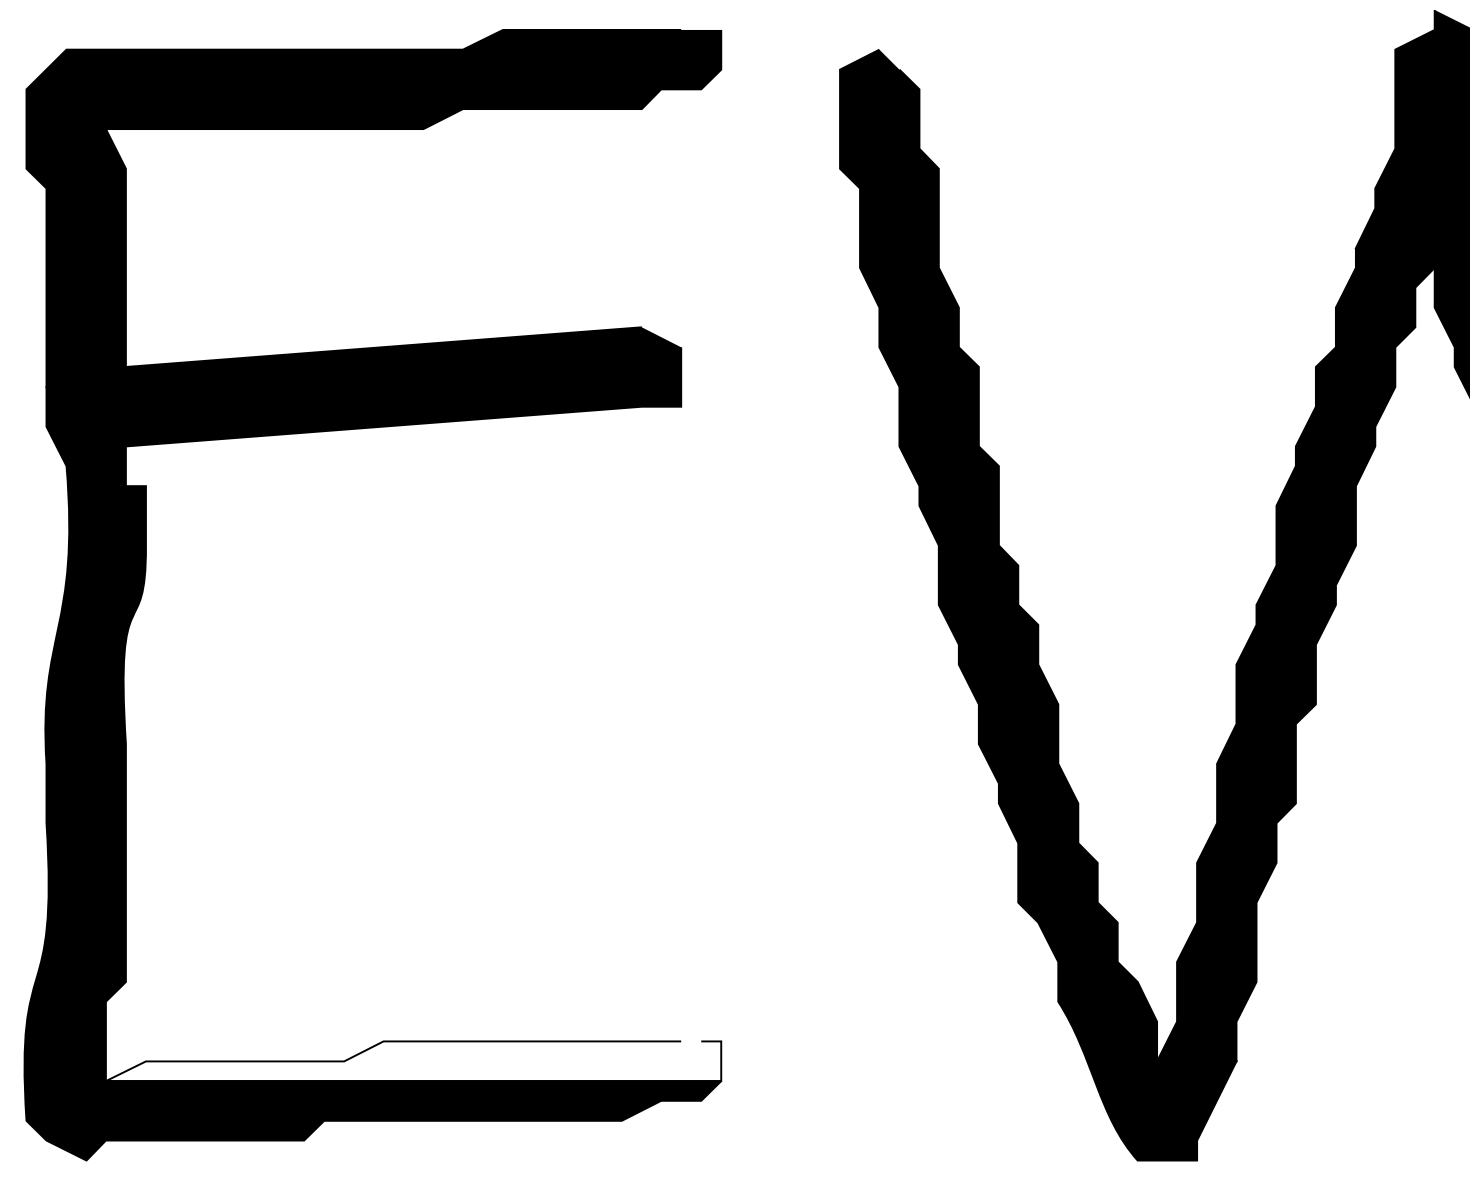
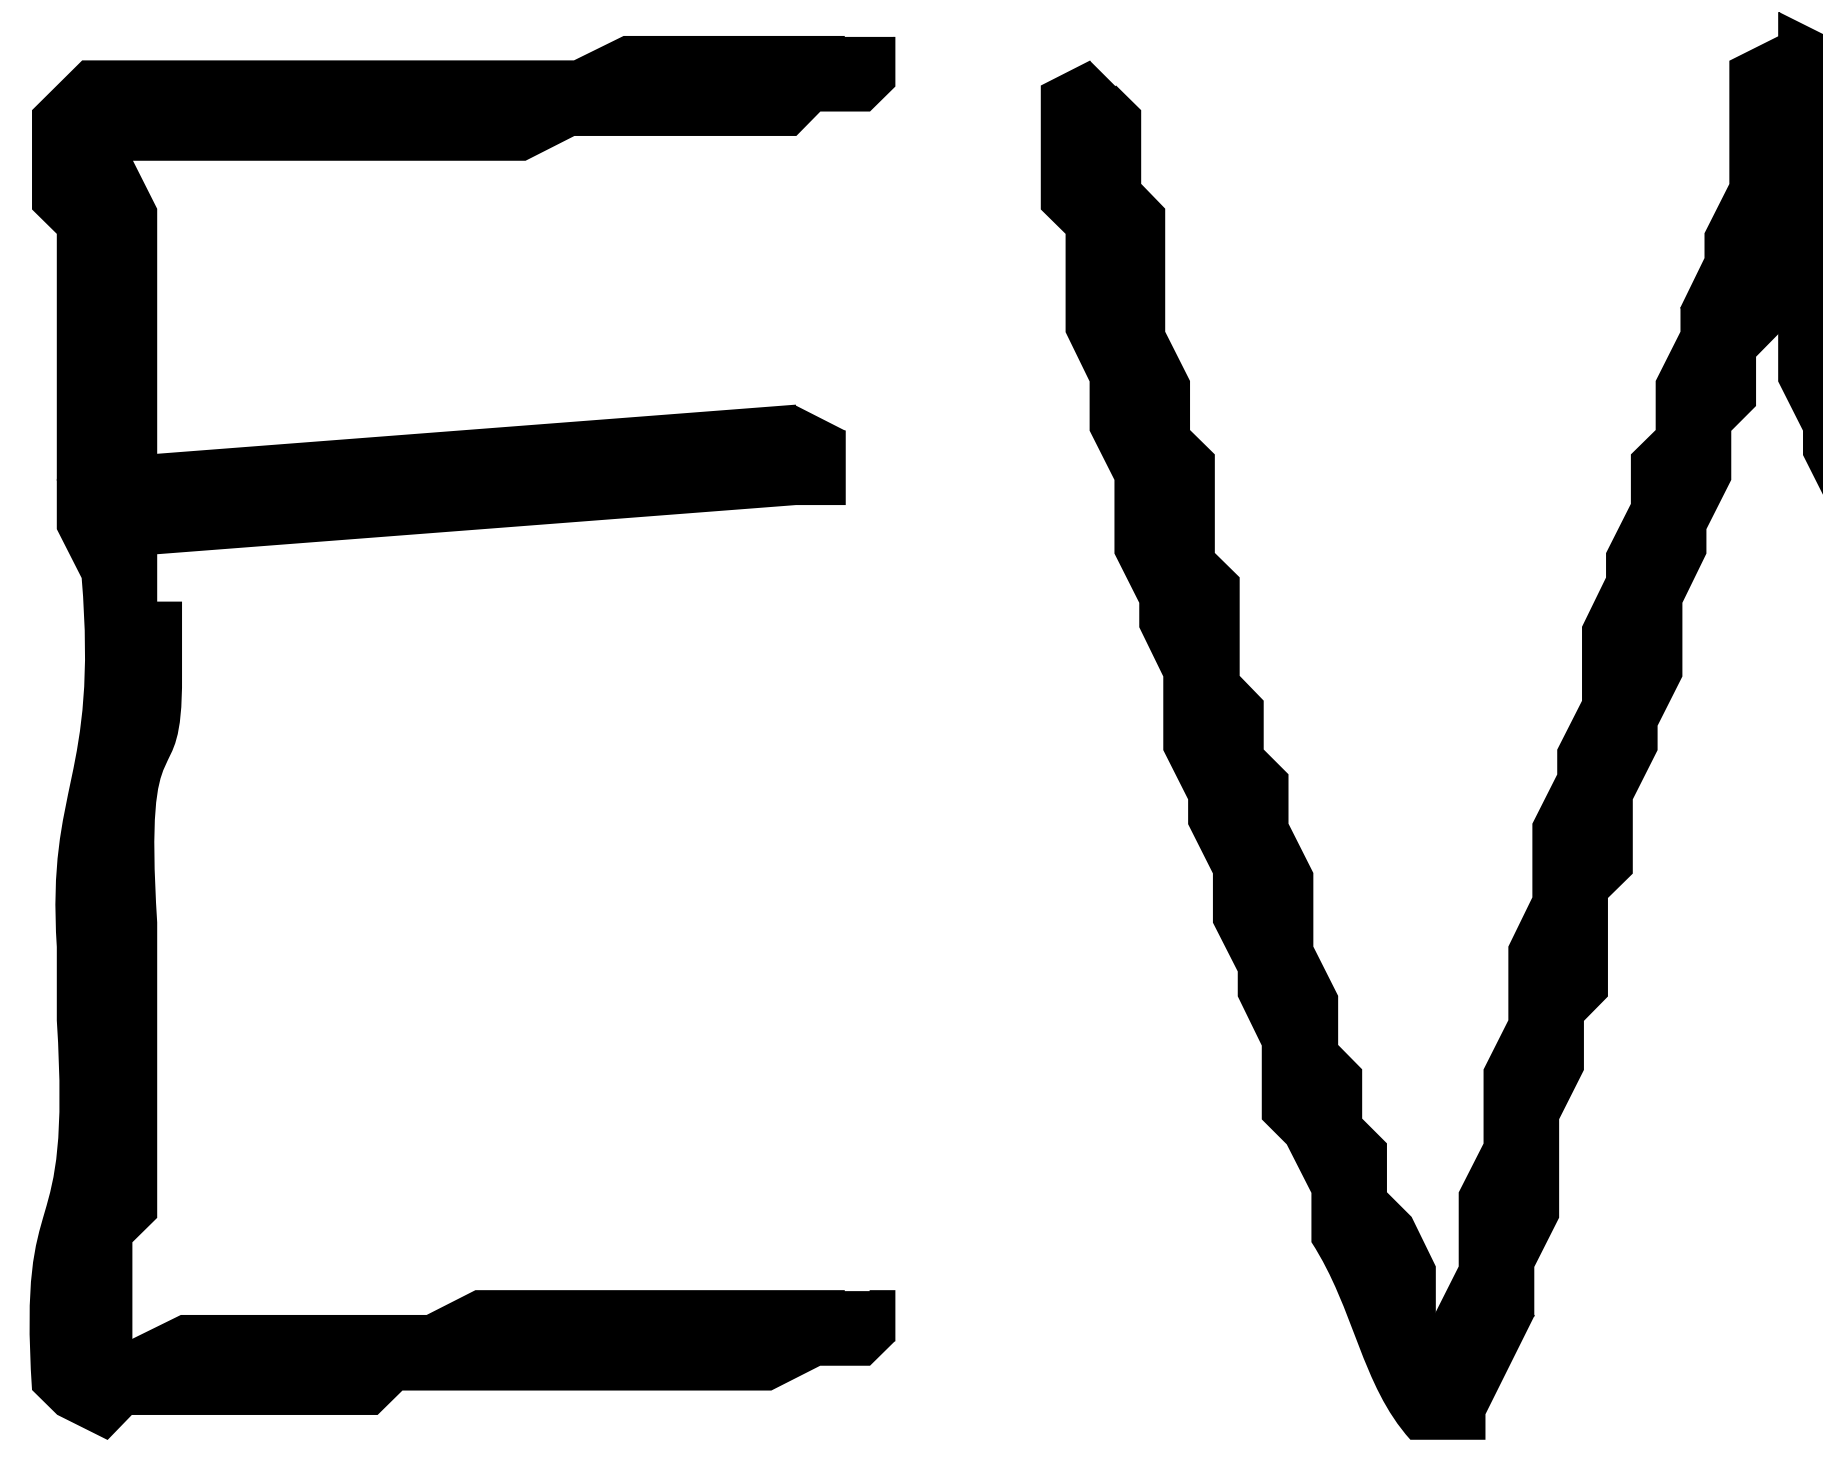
fill: (413, 1061) -> (512, 1316), added

